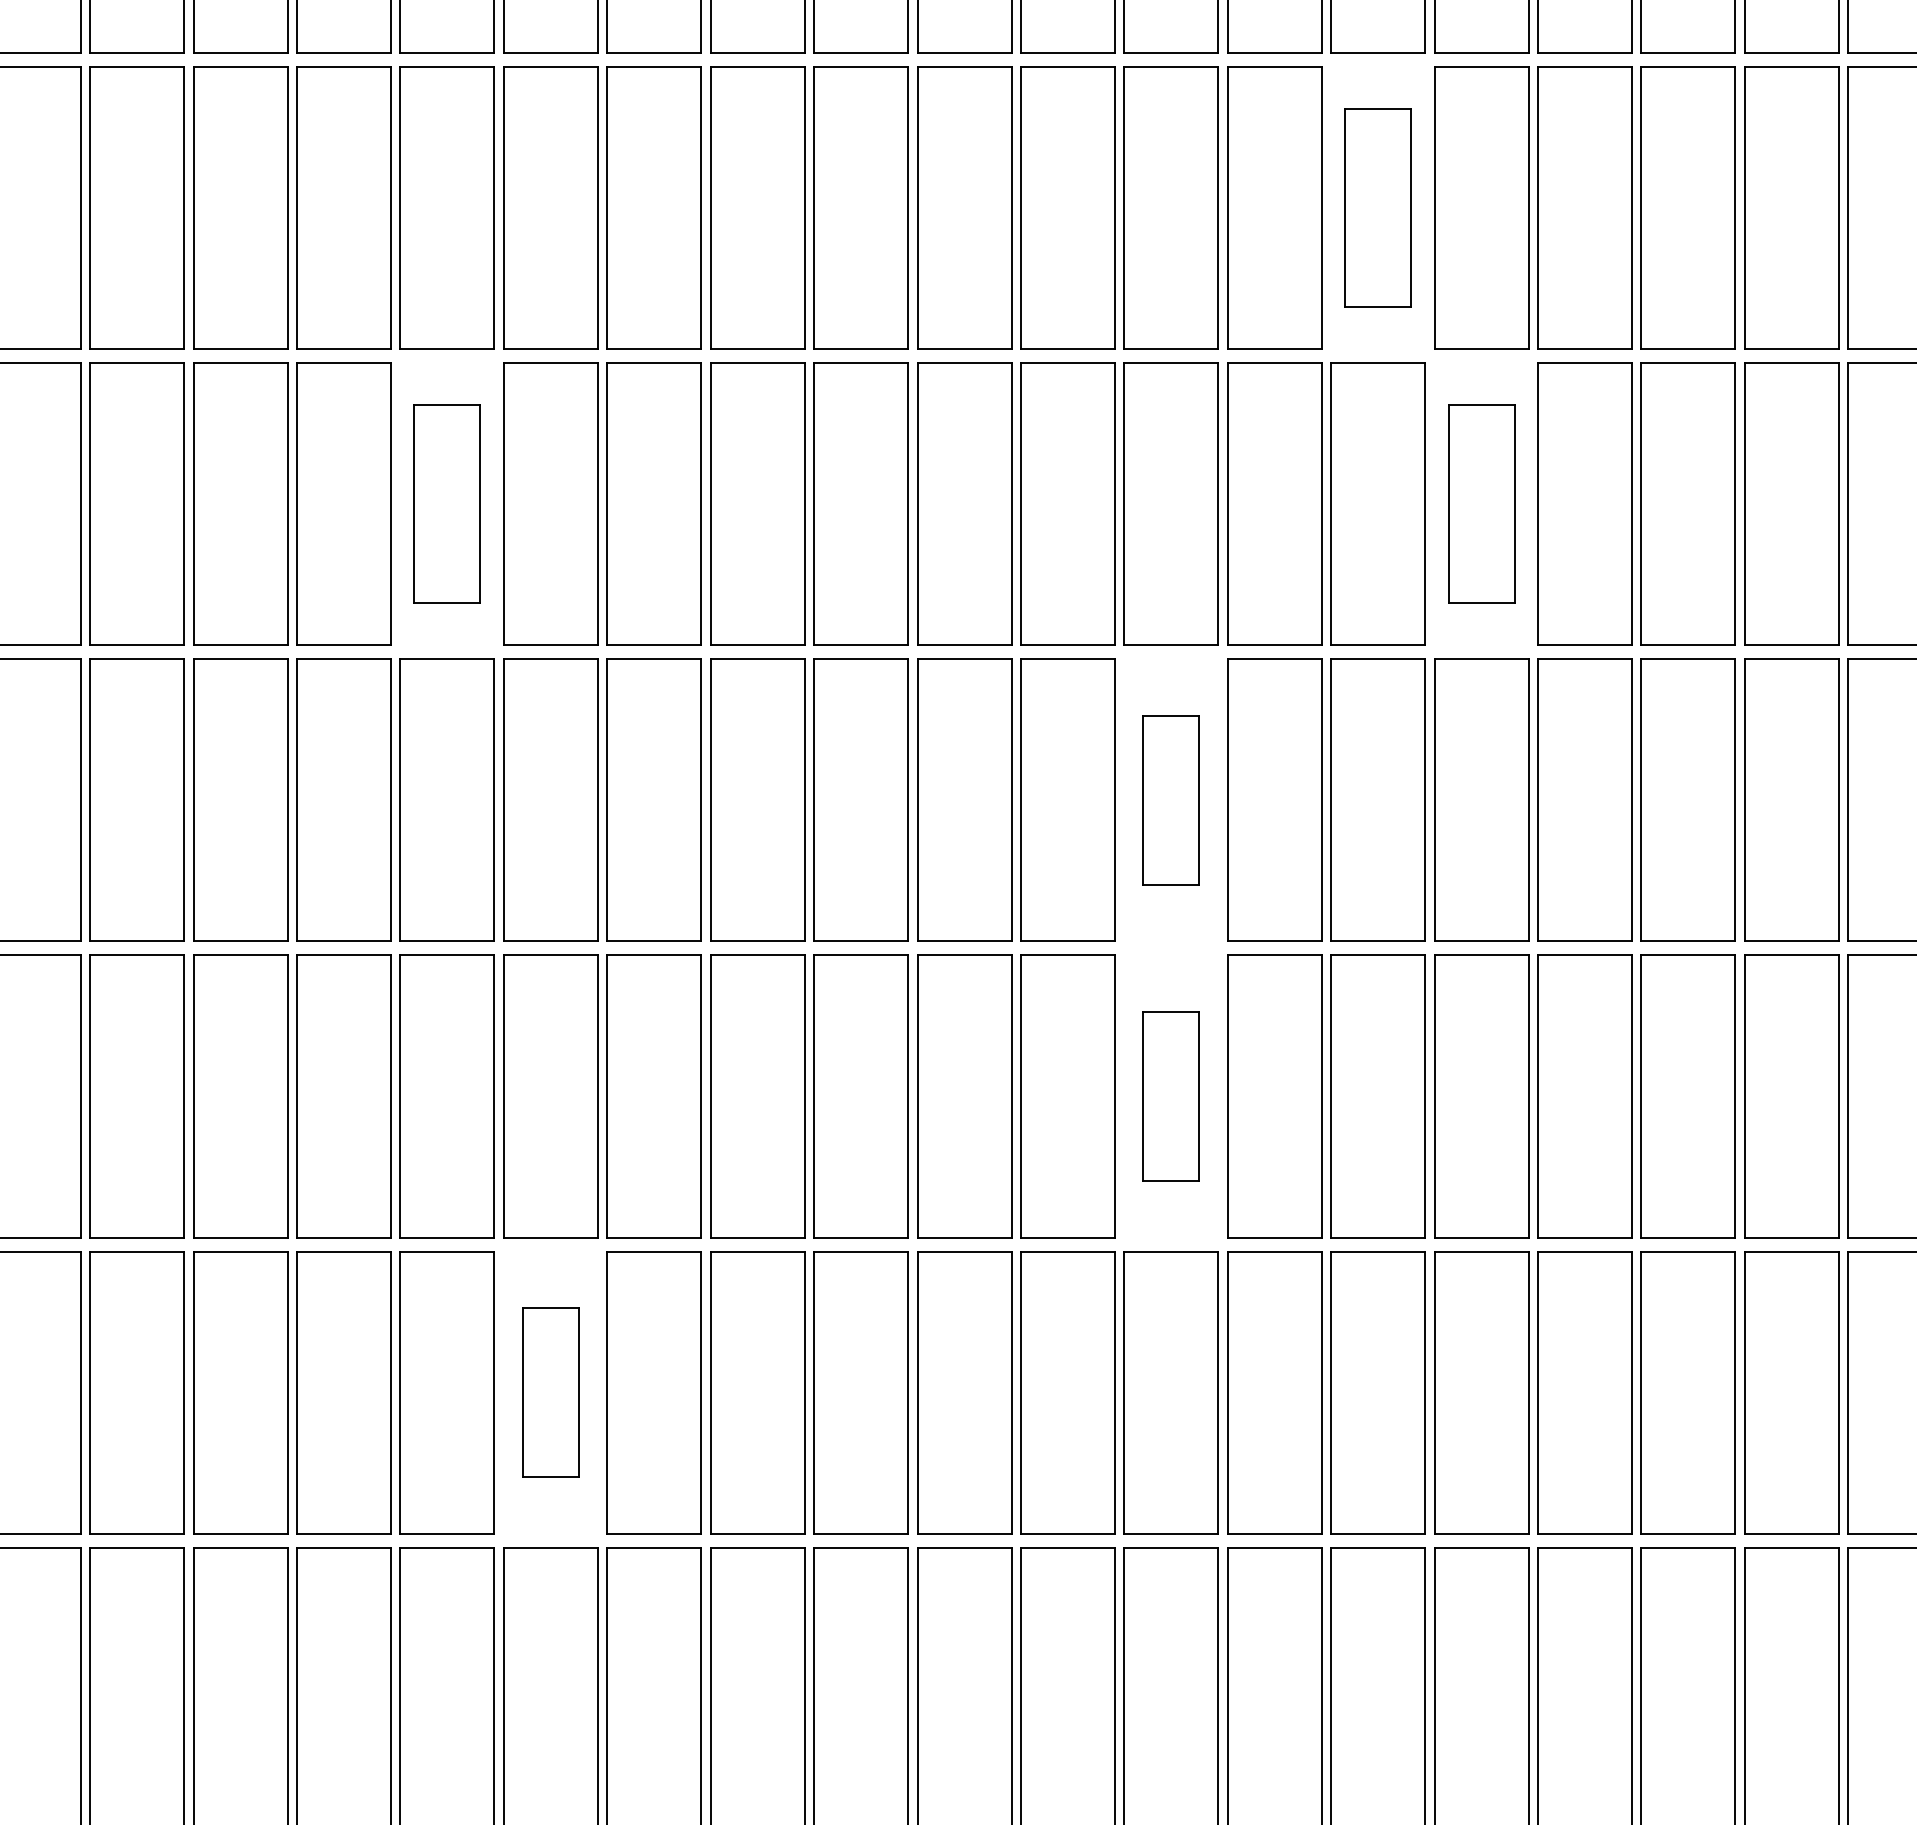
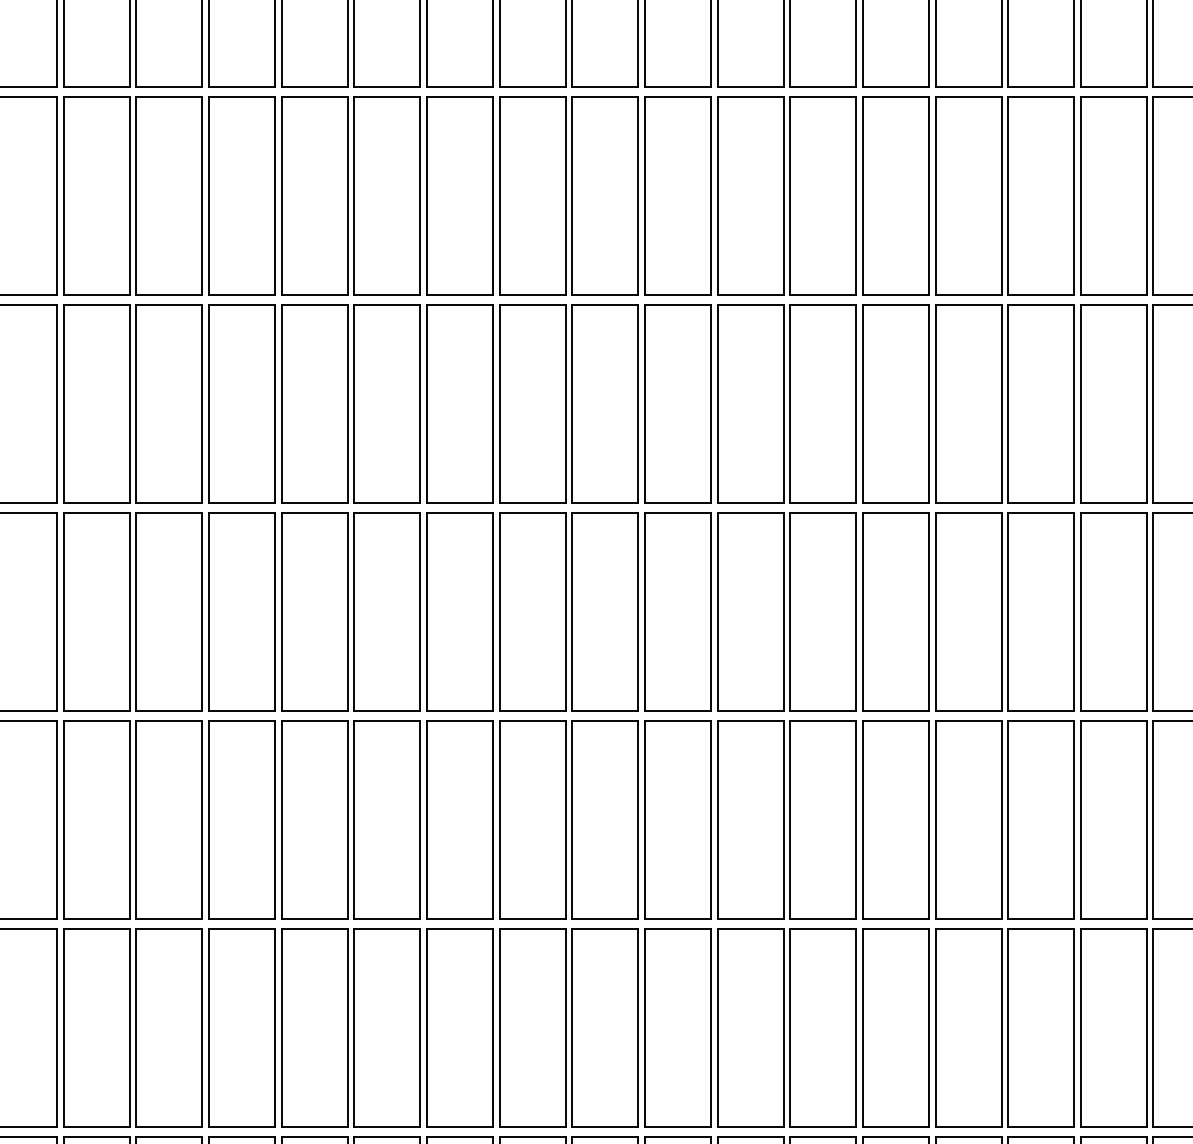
part: (1377, 207) -> (968, 195), size x1.43
part: (446, 503) -> (313, 403), size x1.43
part: (1481, 503) -> (1041, 403), size x1.43
part: (1170, 799) -> (822, 611), size x1.67
part: (1170, 1096) -> (822, 820), size x1.67
part: (550, 1392) -> (387, 1028), size x1.67

